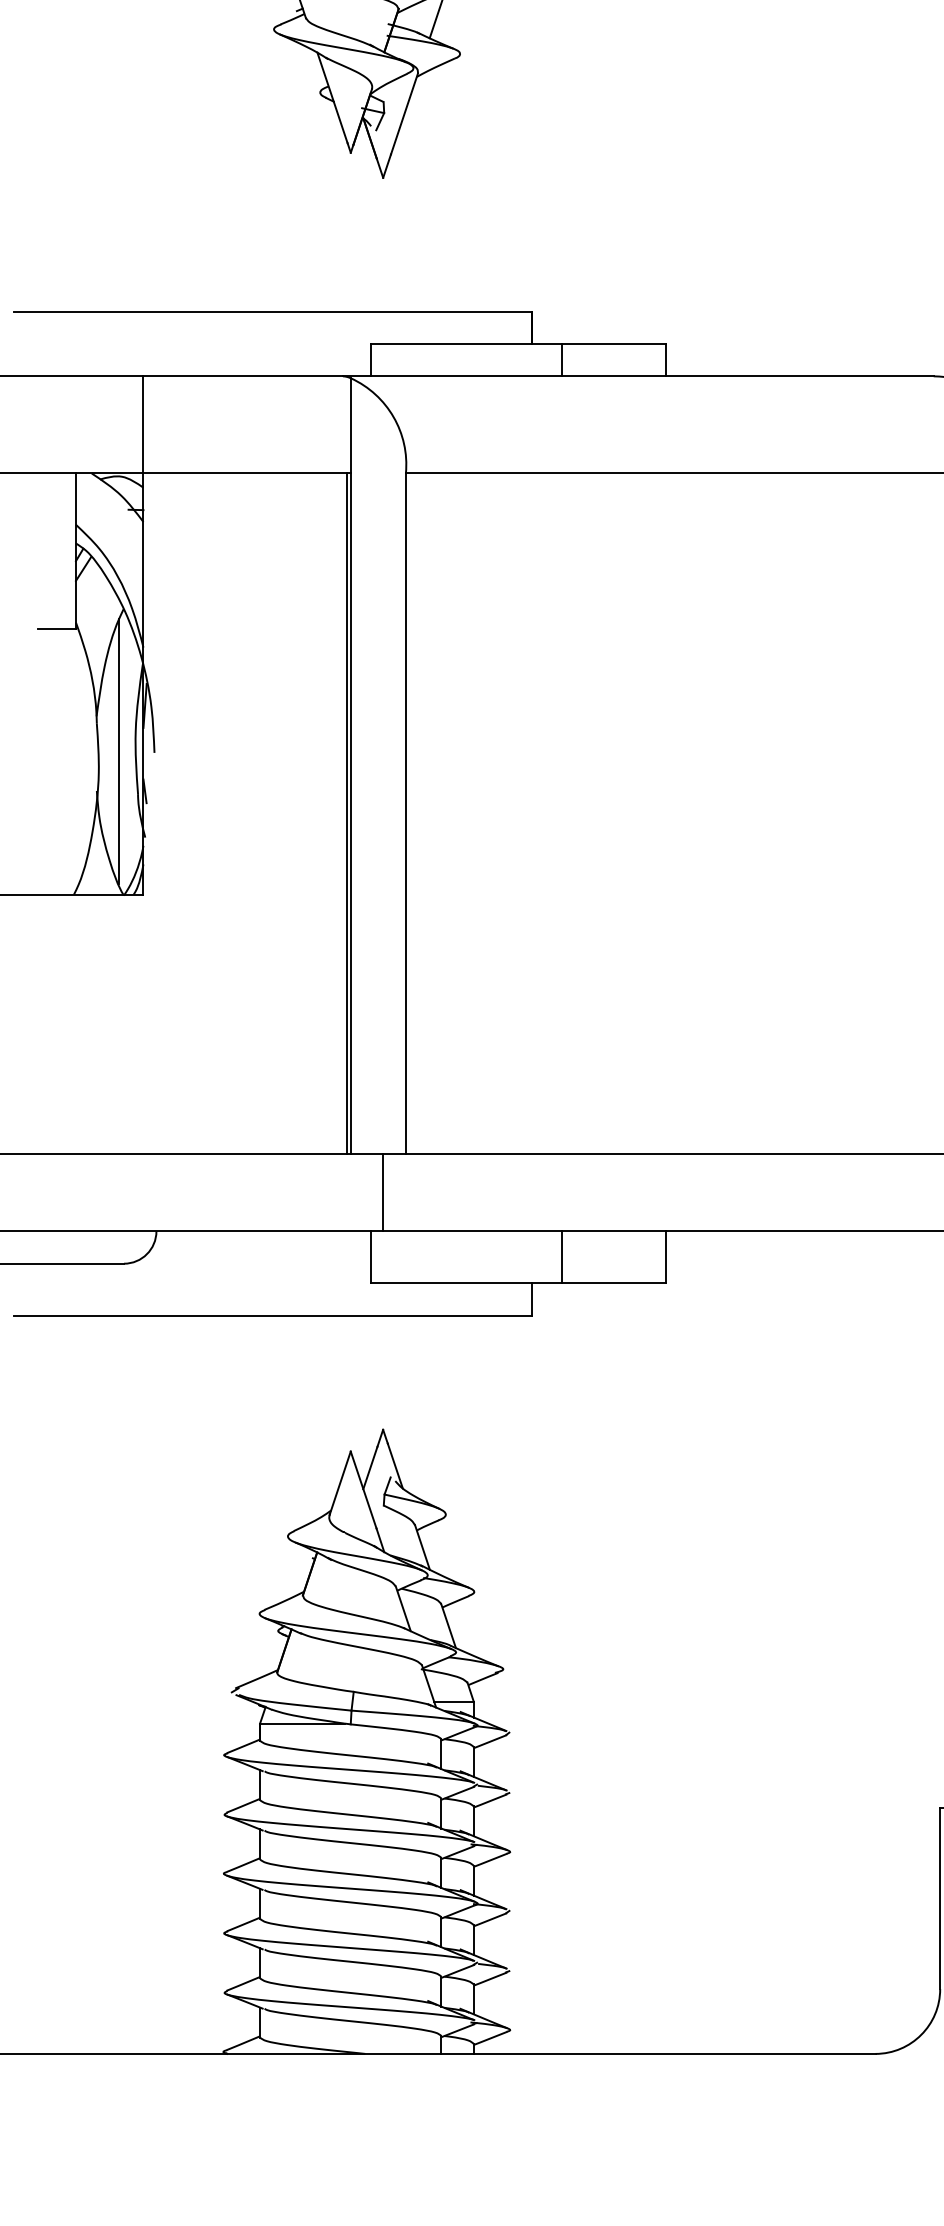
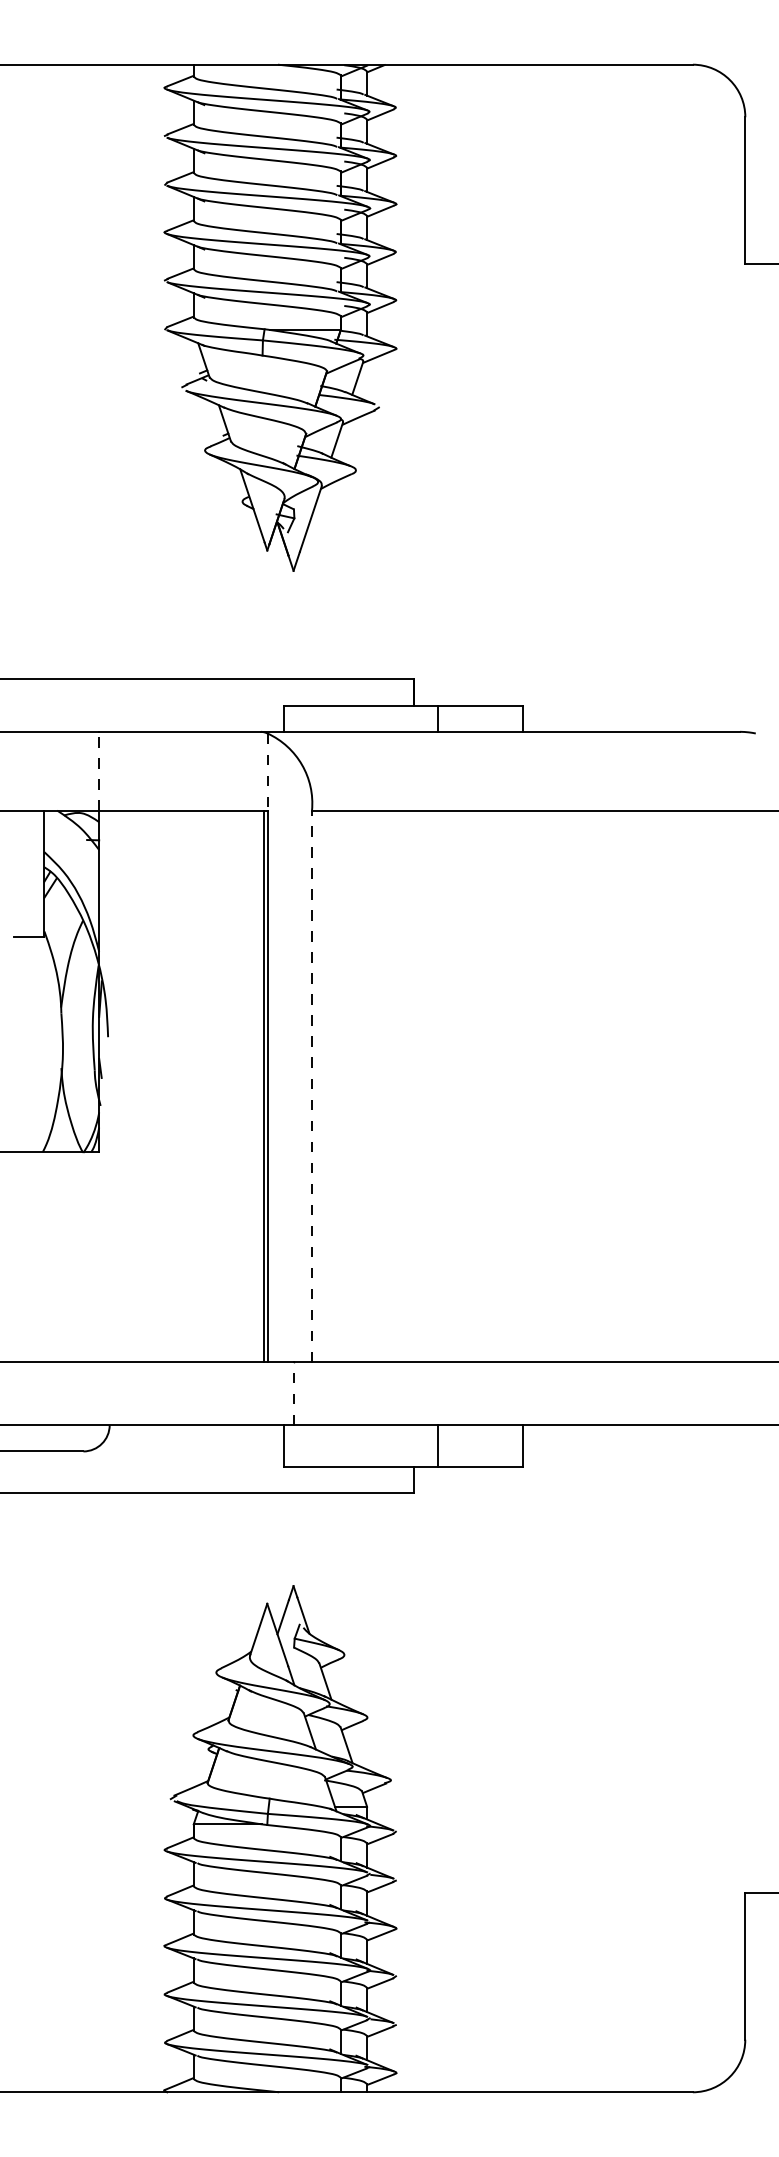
line: (143, 424) -> (99, 770), solid -> dashed
line: (351, 426) -> (267, 772), solid -> dashed
line: (119, 750) -> (79, 1035), removed
line: (406, 813) -> (312, 1086), solid -> dashed
line: (383, 1192) -> (293, 1393), solid -> dashed

